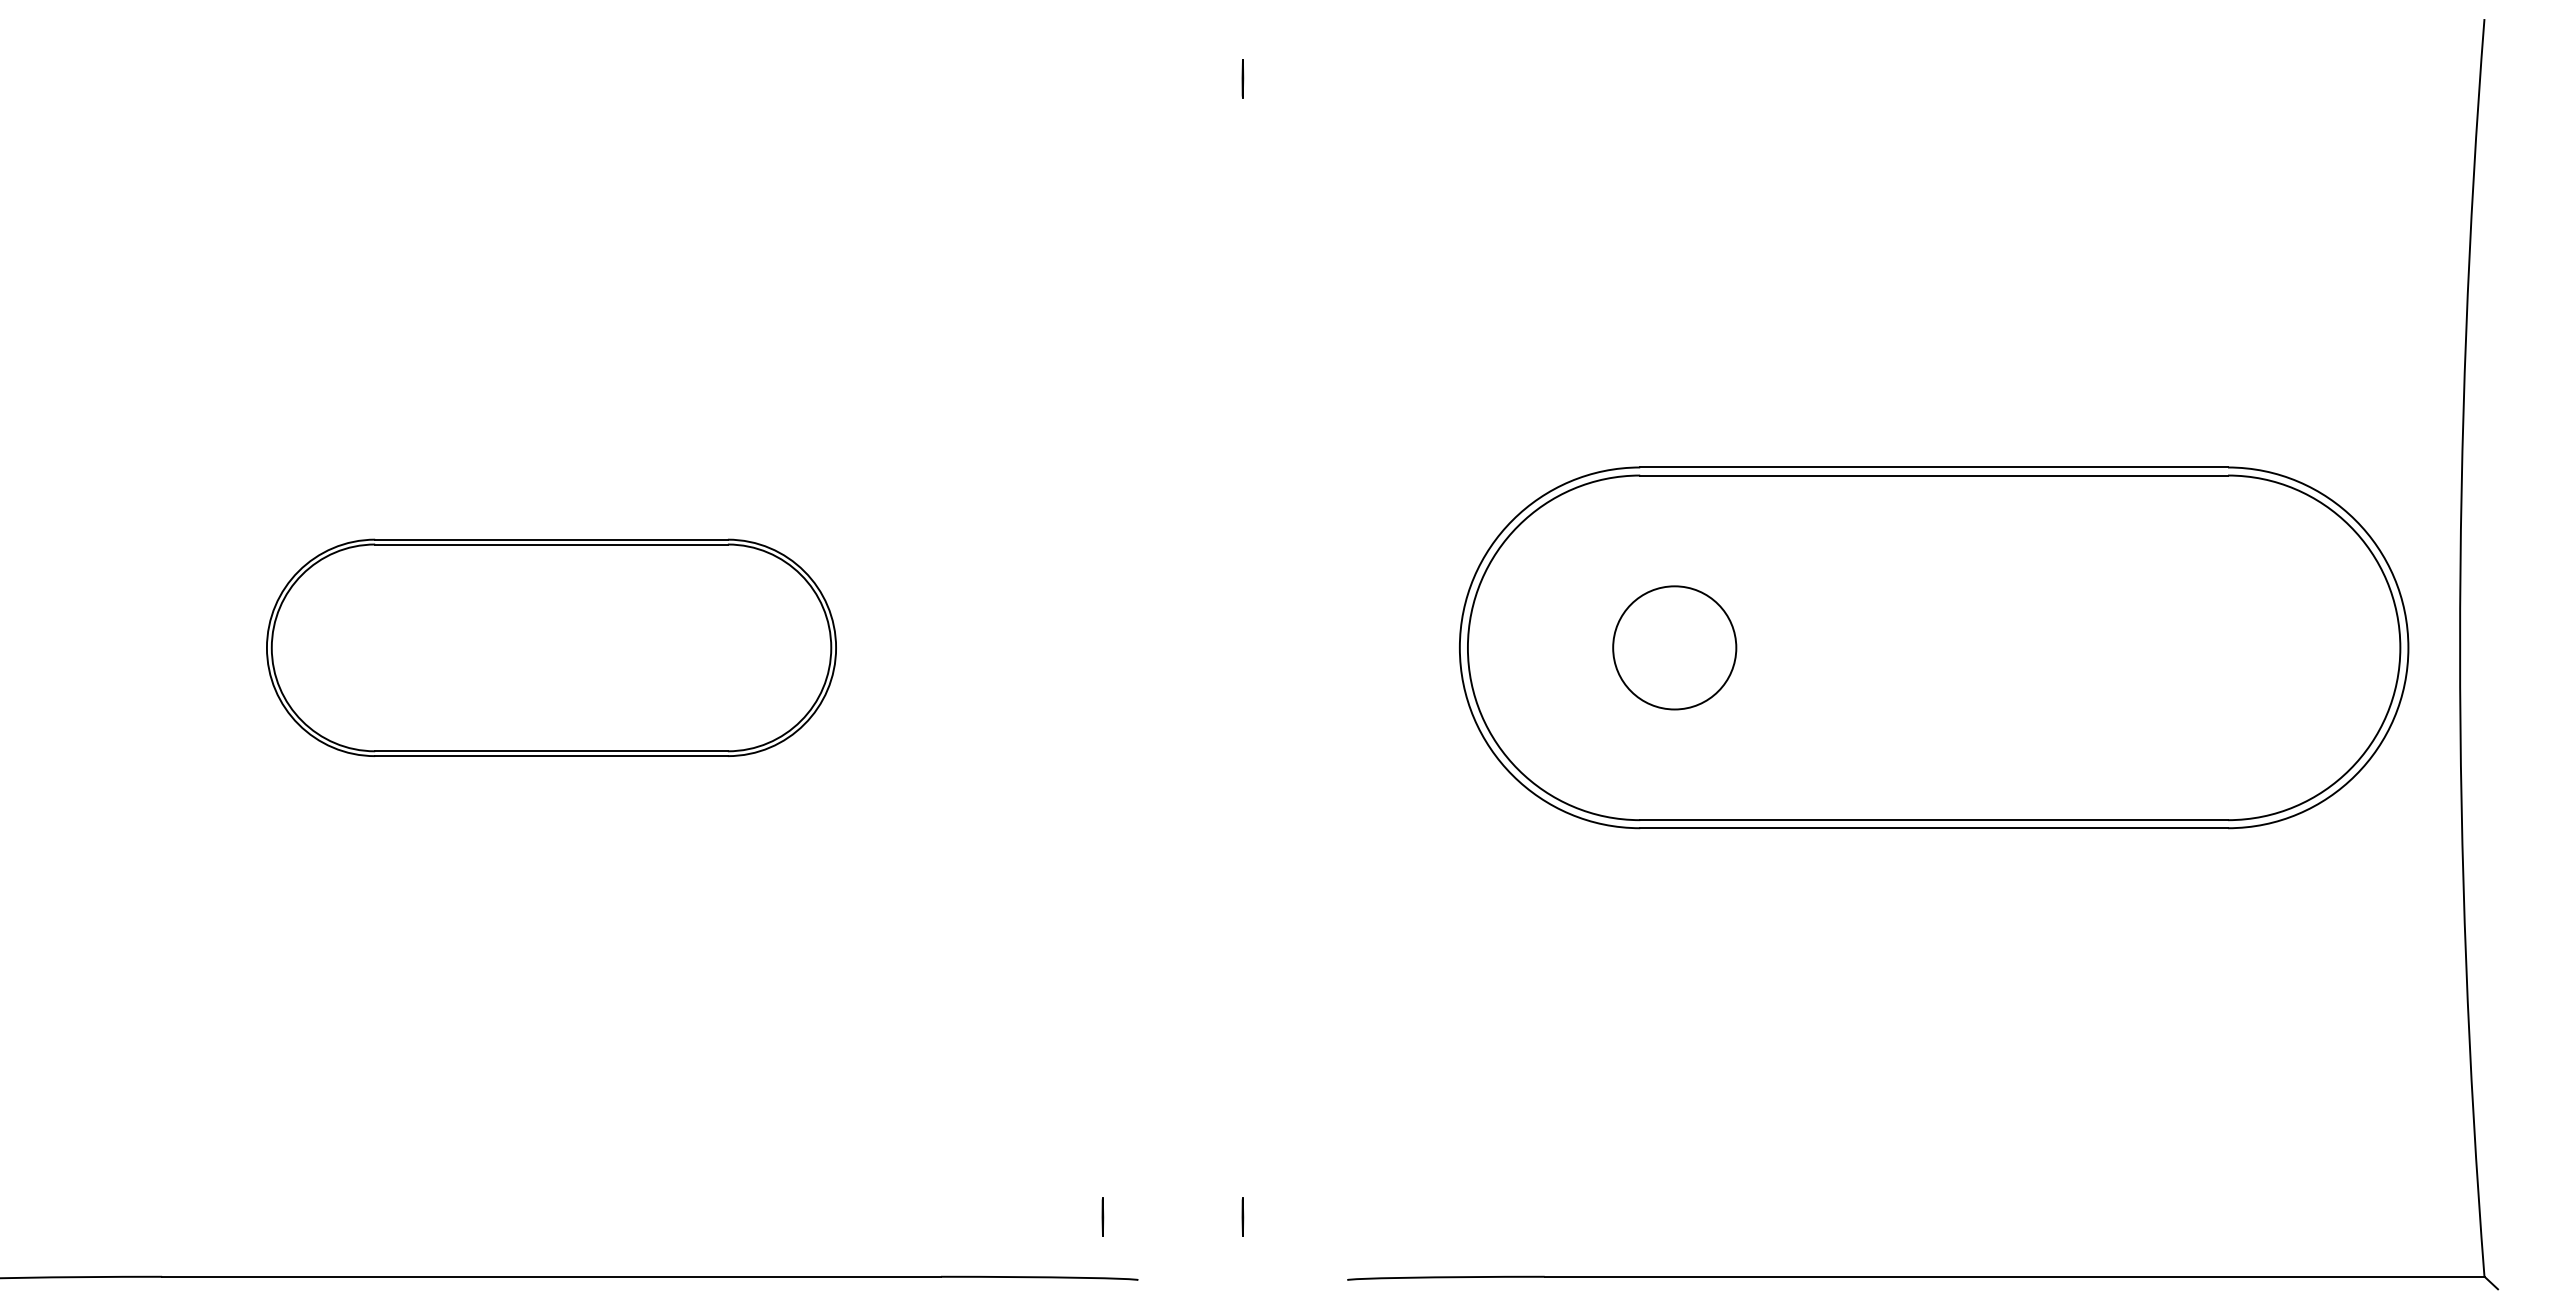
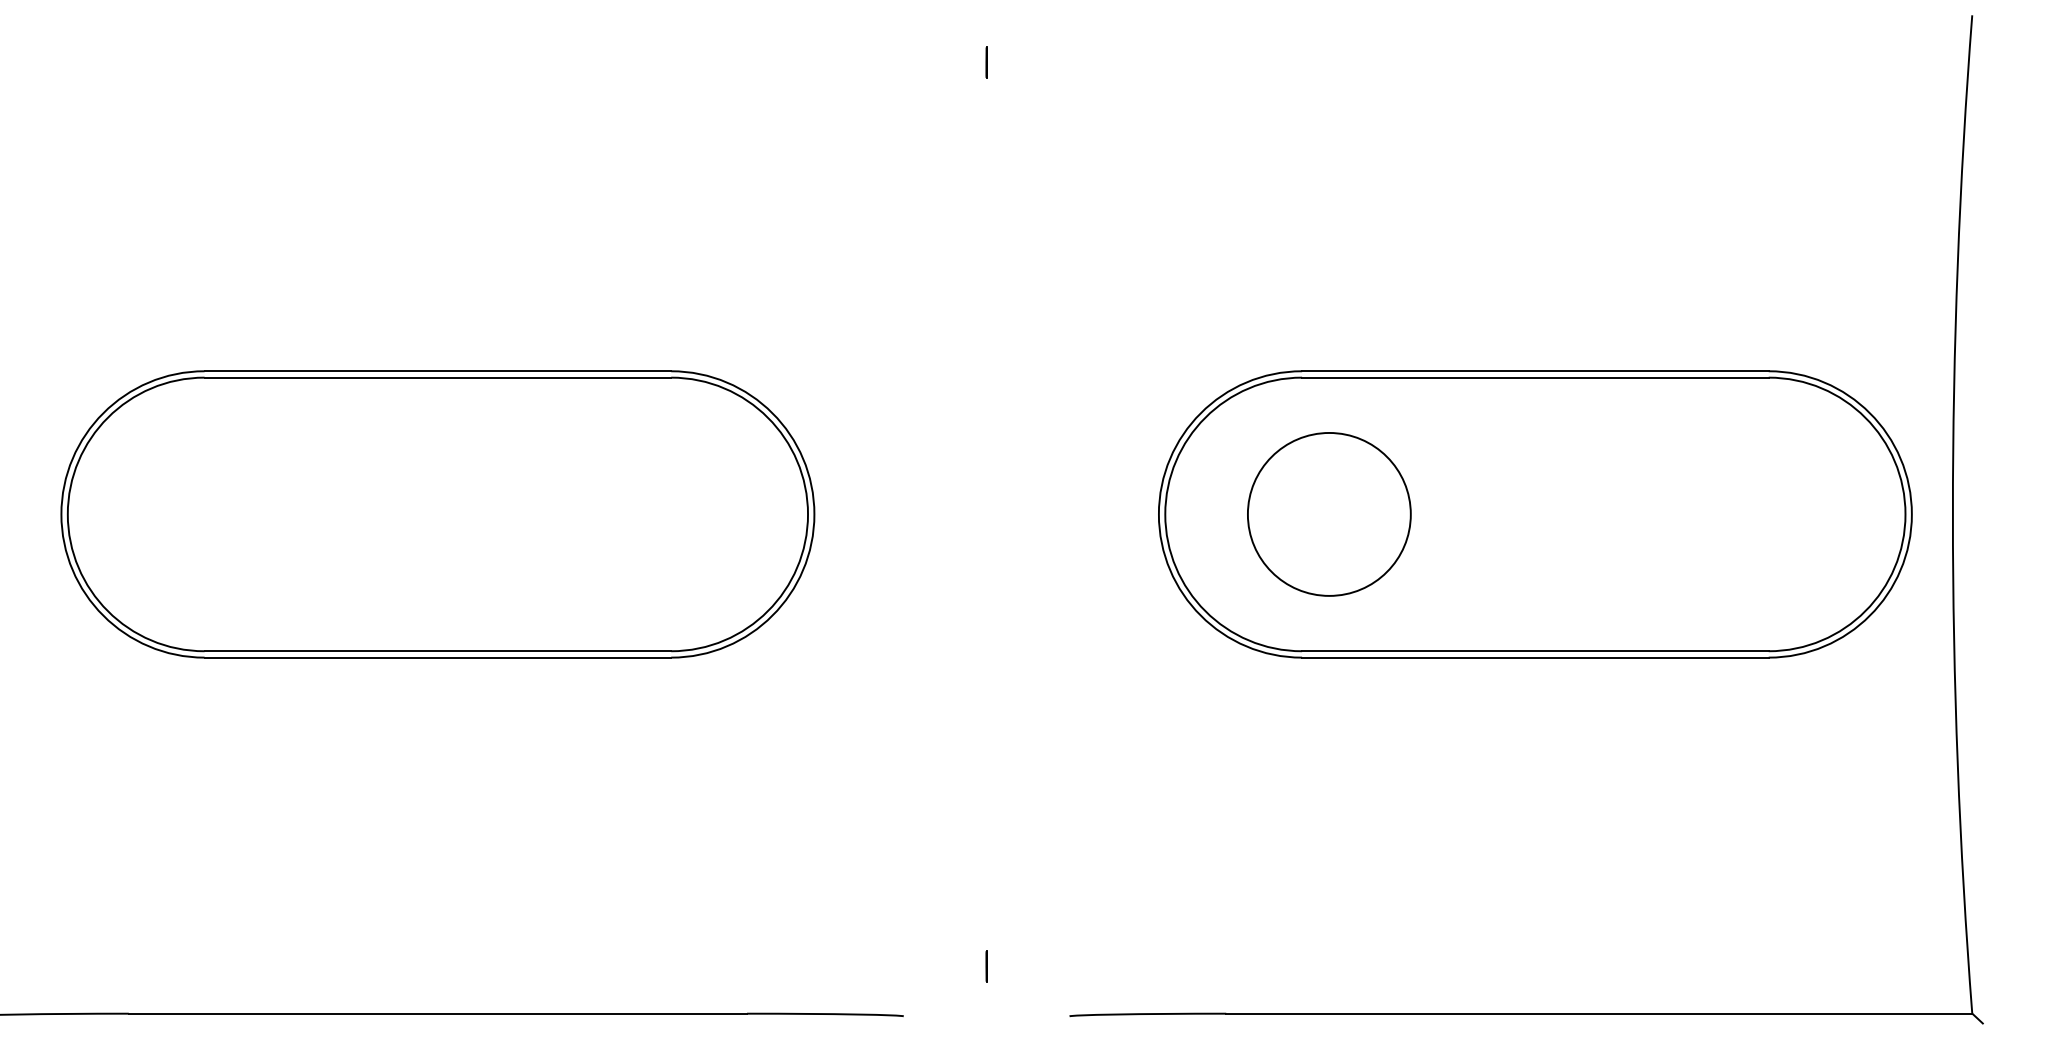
part: (551, 647) -> (437, 514), size x1.67
circle: (1674, 647) -> (1329, 514), size x1.67
line: (1102, 1216) -> (875, 965), removed

